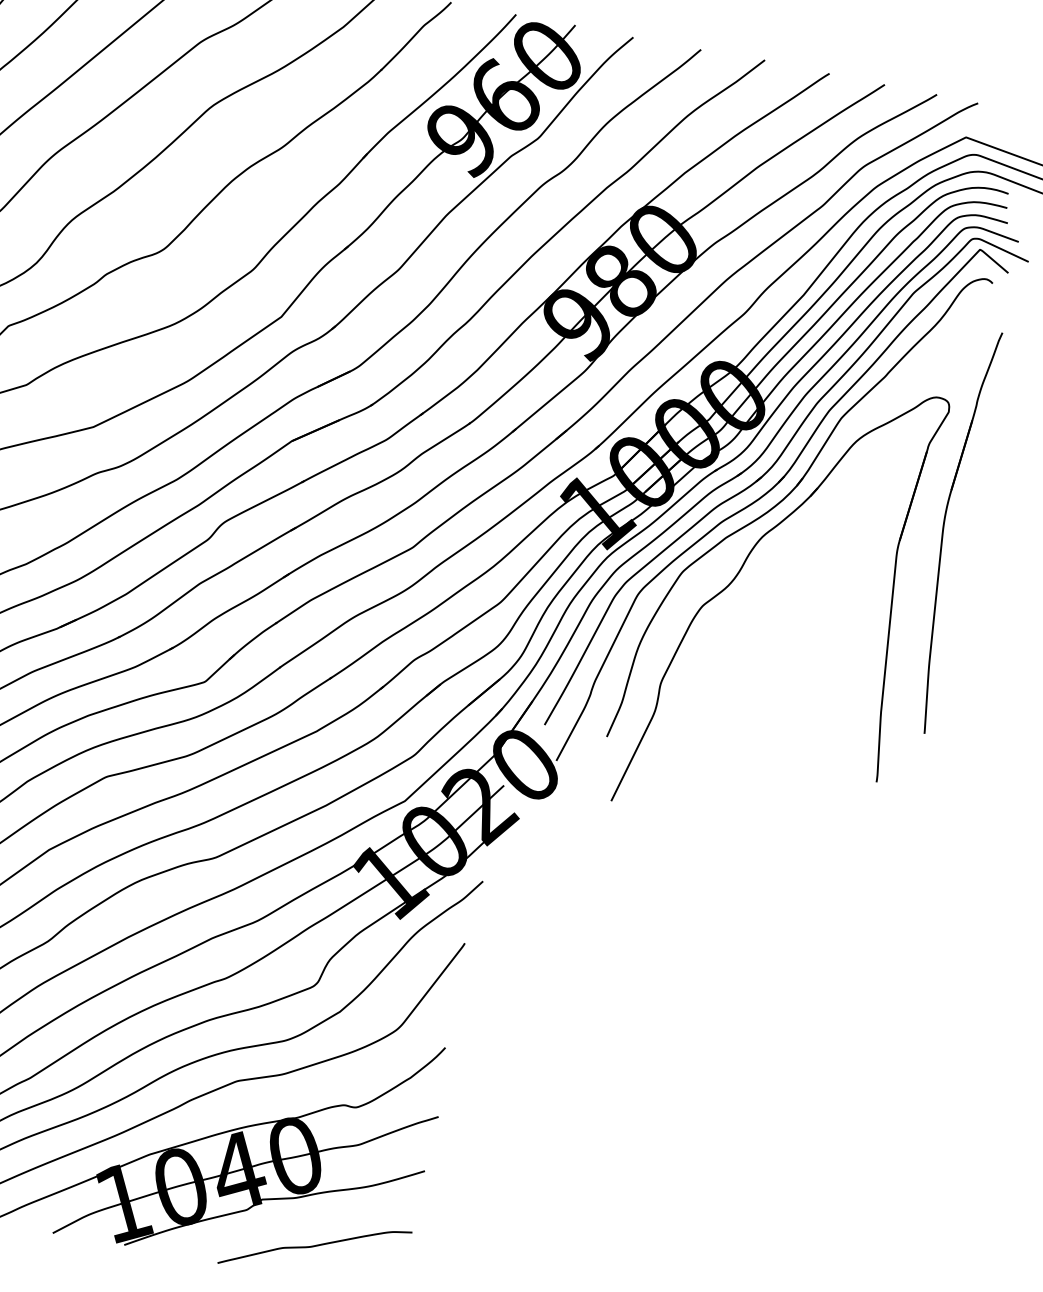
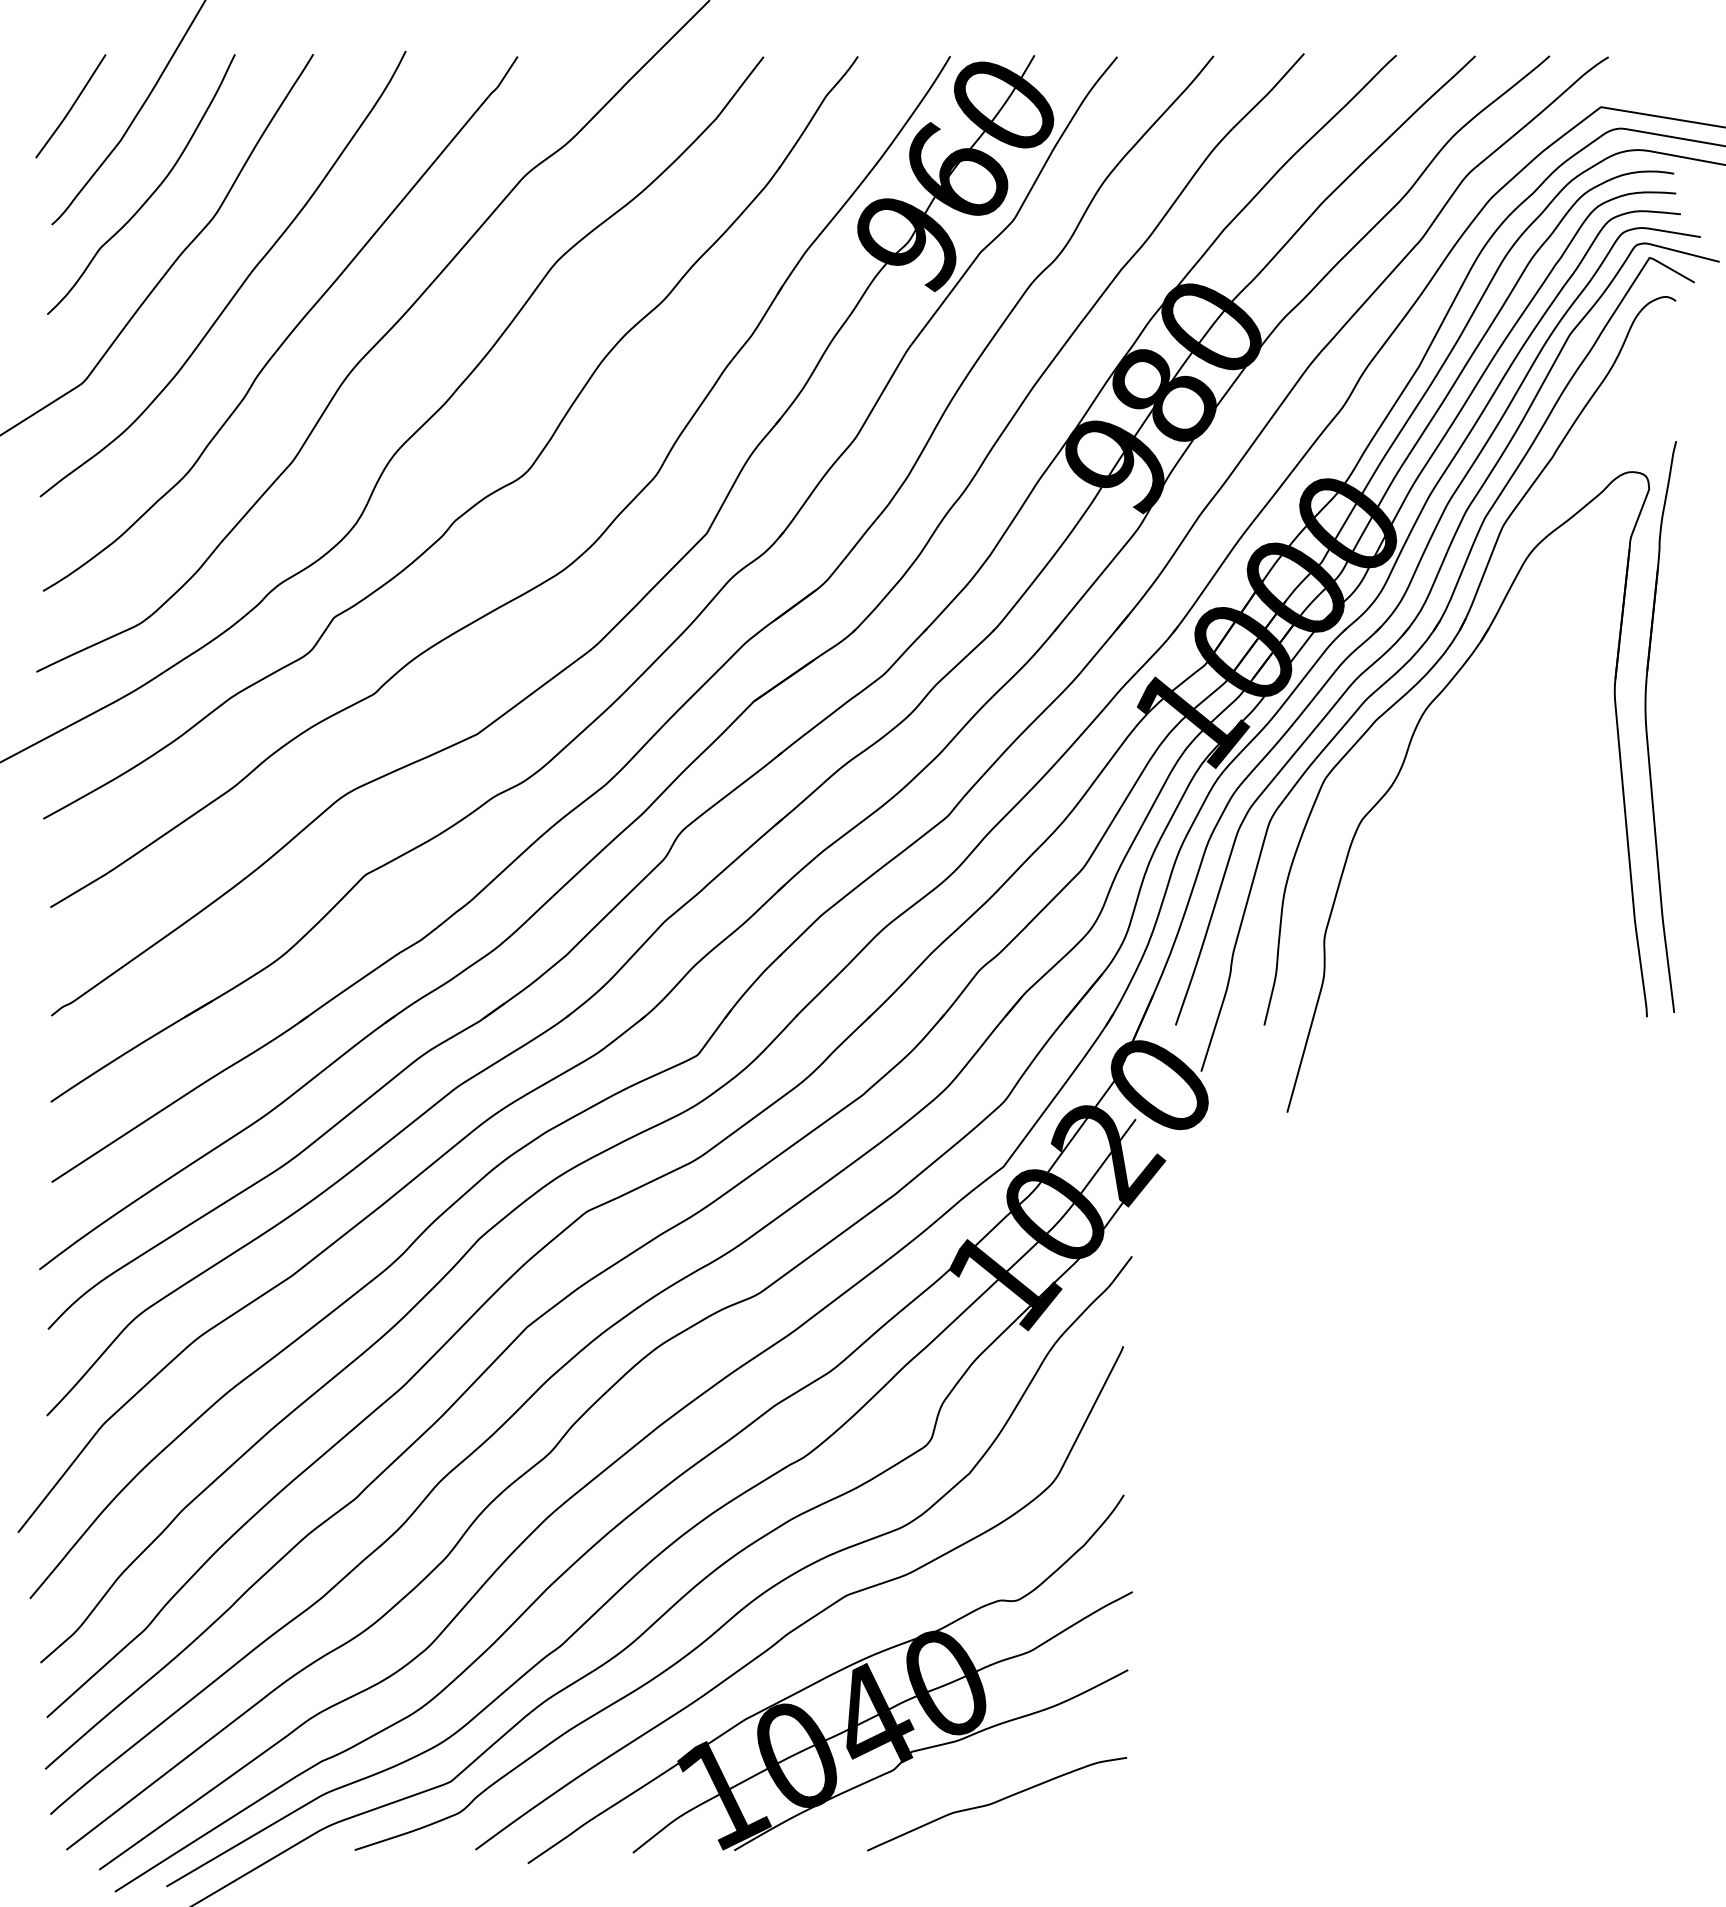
part: (944, 529) -> (1647, 726), moved

